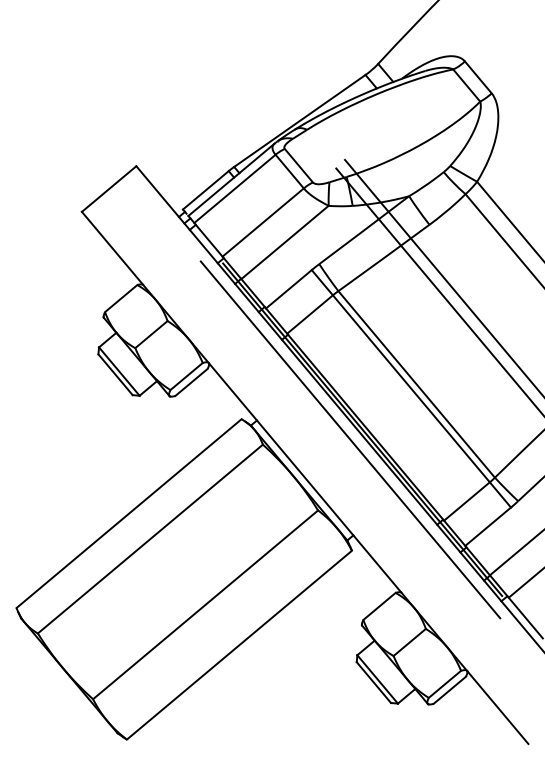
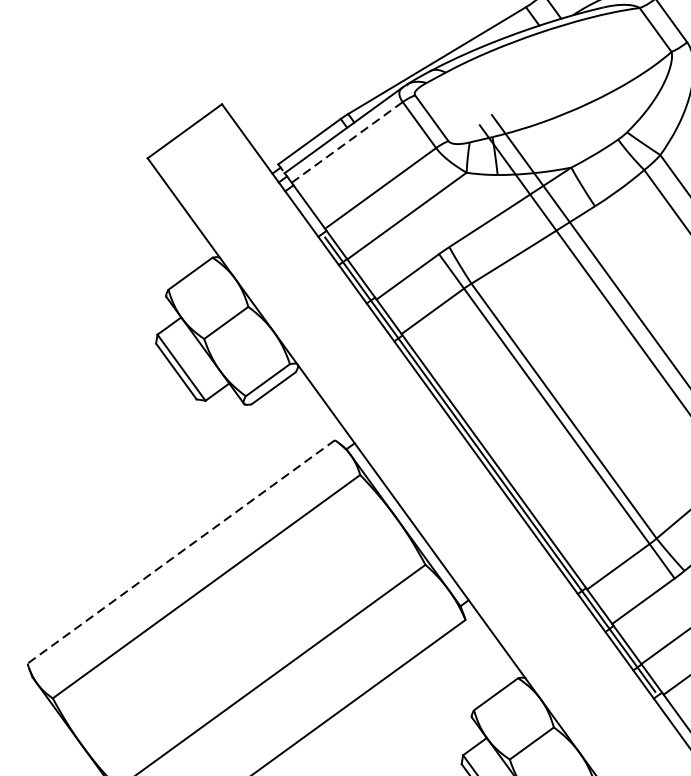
line: (235, 188) -> (347, 141), solid -> dashed
line: (350, 439) -> (473, 476), removed
line: (129, 513) -> (181, 551), solid -> dashed

